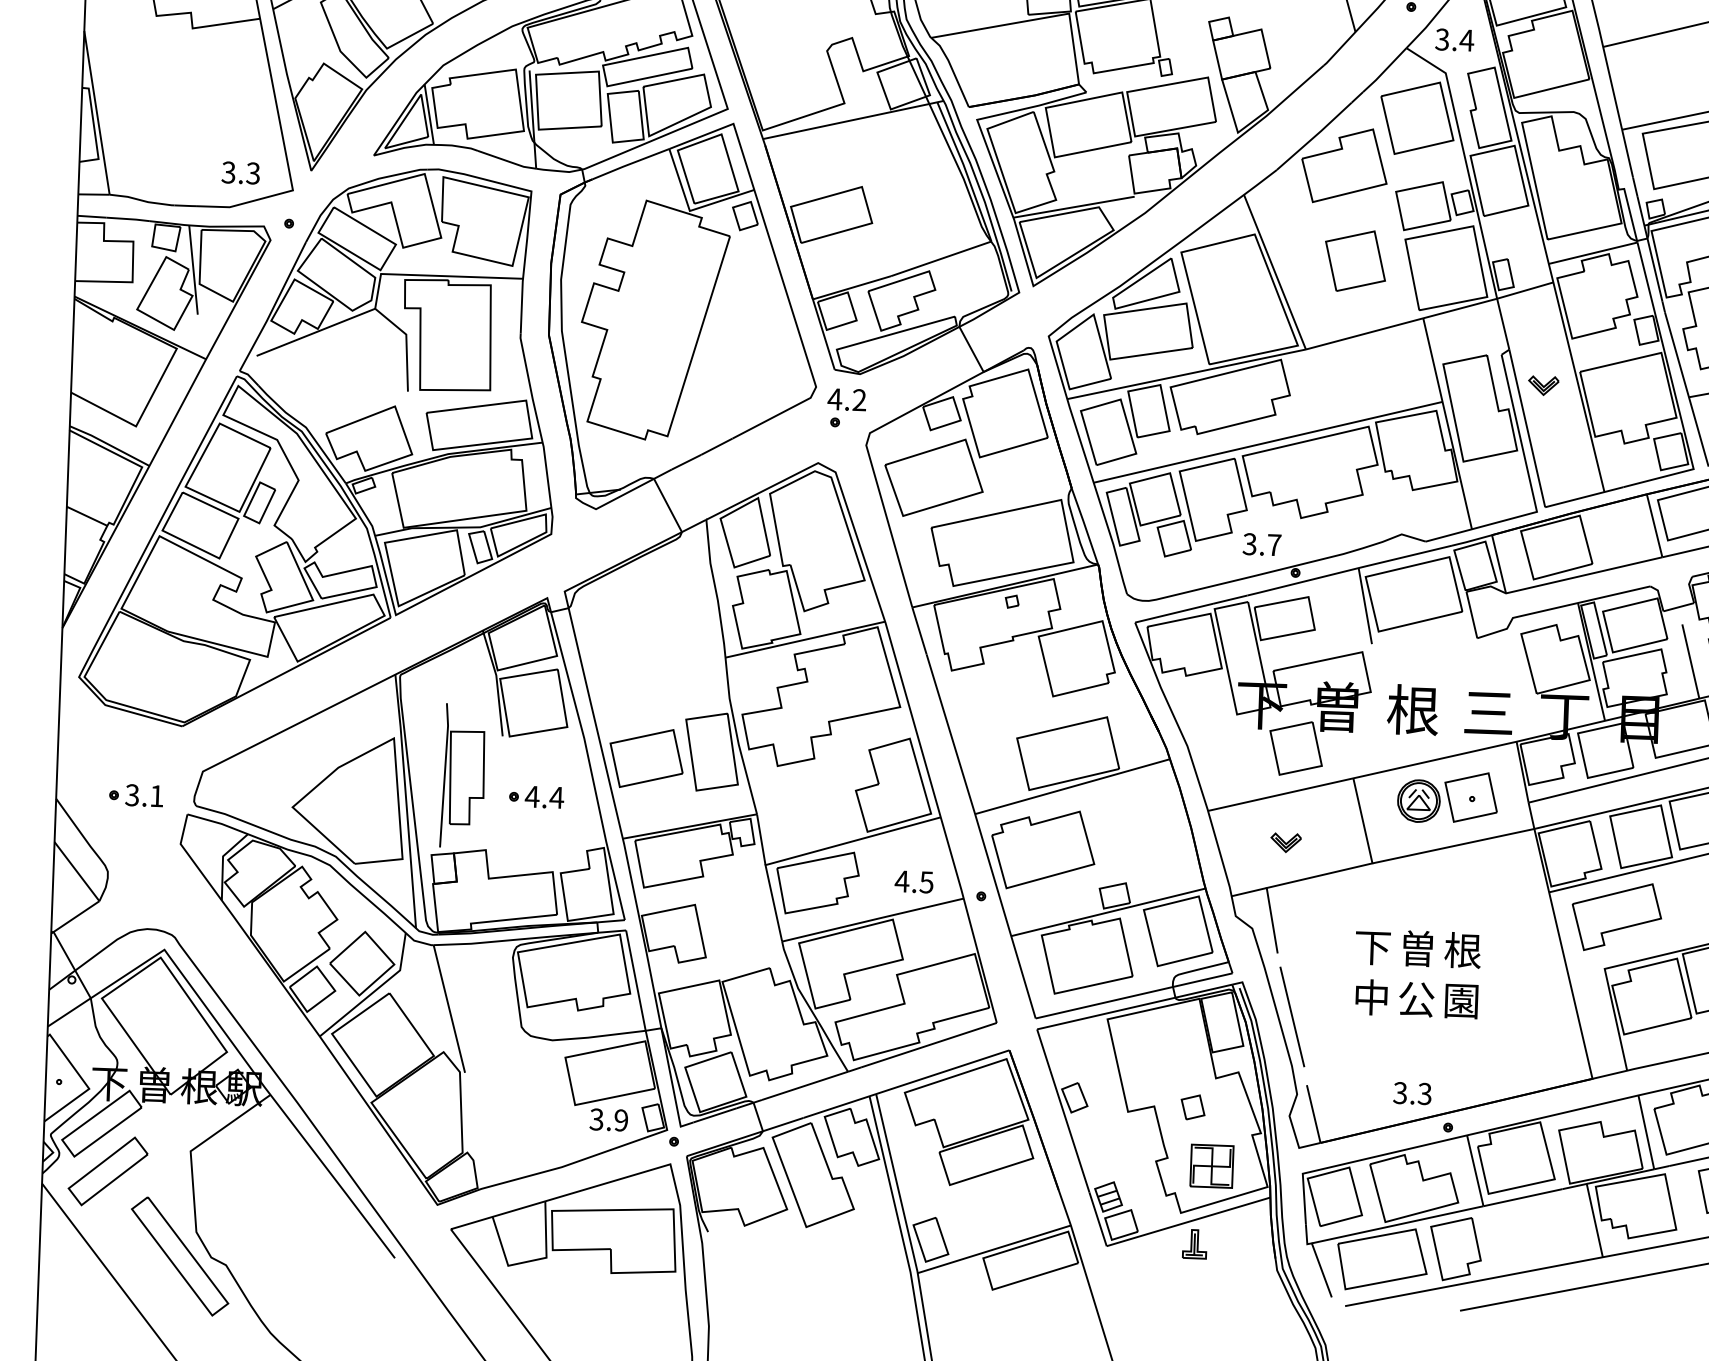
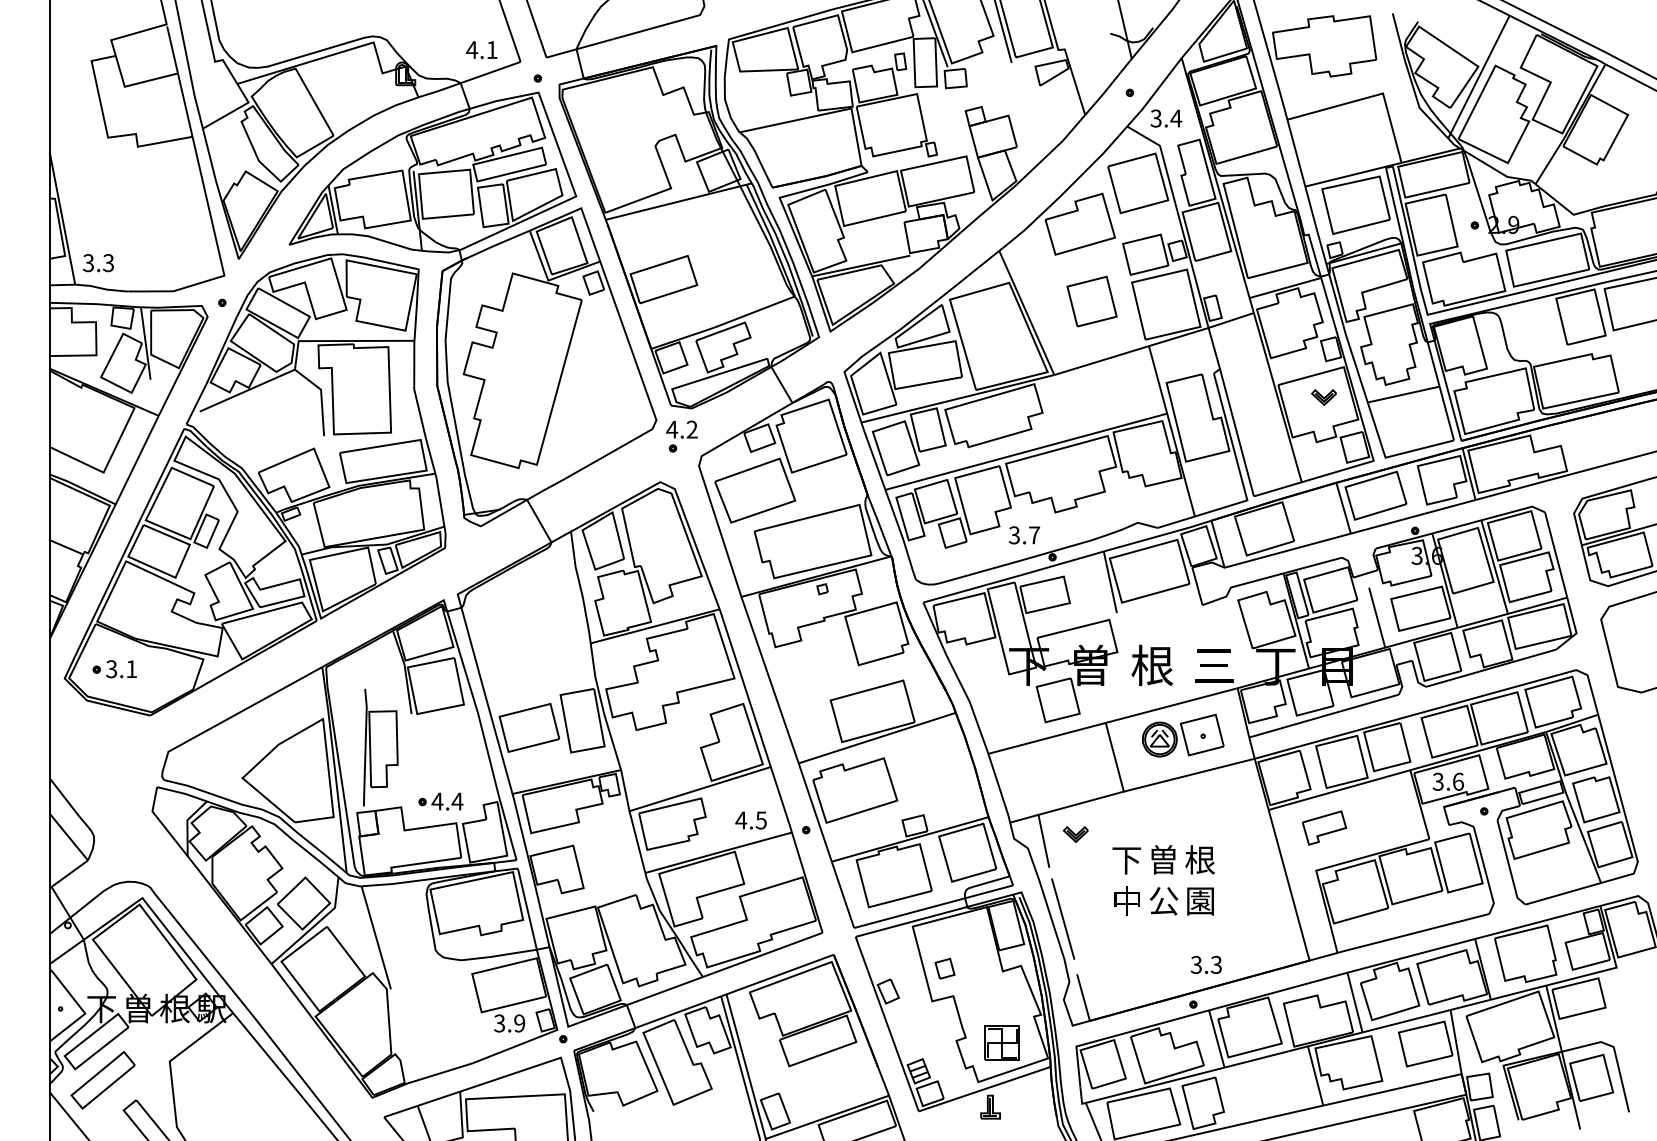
text: (240, 173) -> (98, 263), moved
part: (1542, 385) -> (1323, 397), moved
part: (135, 795) -> (114, 669), moved
part: (535, 796) -> (440, 801), moved
part: (1285, 842) -> (1075, 834), moved
part: (1616, 916) -> (1324, 827), size x0.6
text: (1411, 1092) -> (1205, 964), moved
part: (1192, 1107) -> (944, 968), moved

